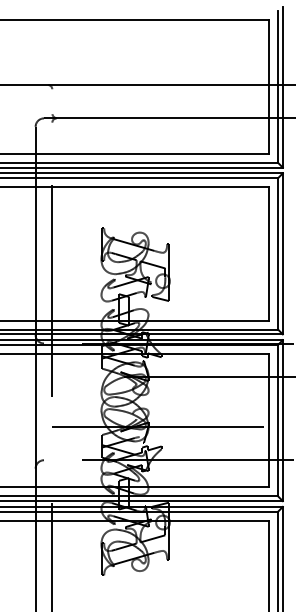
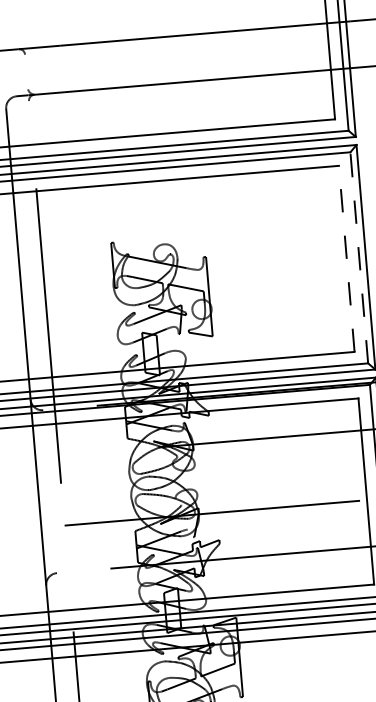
line: (269, 253) -> (347, 258), solid -> dashed
line: (278, 253) -> (359, 257), solid -> dashed

